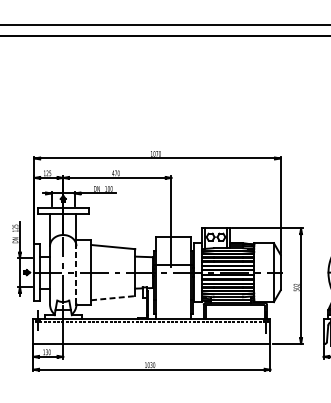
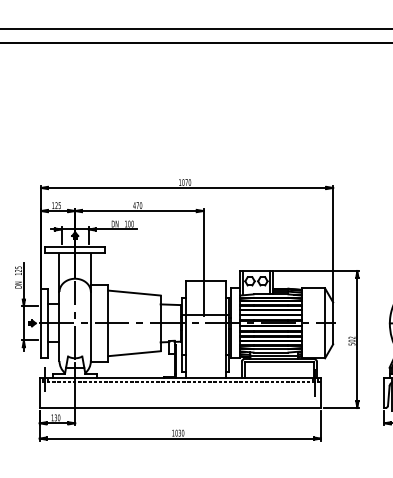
line: (76, 275) -> (90, 326), dashed -> solid
line: (113, 298) -> (134, 353), dashed -> solid

